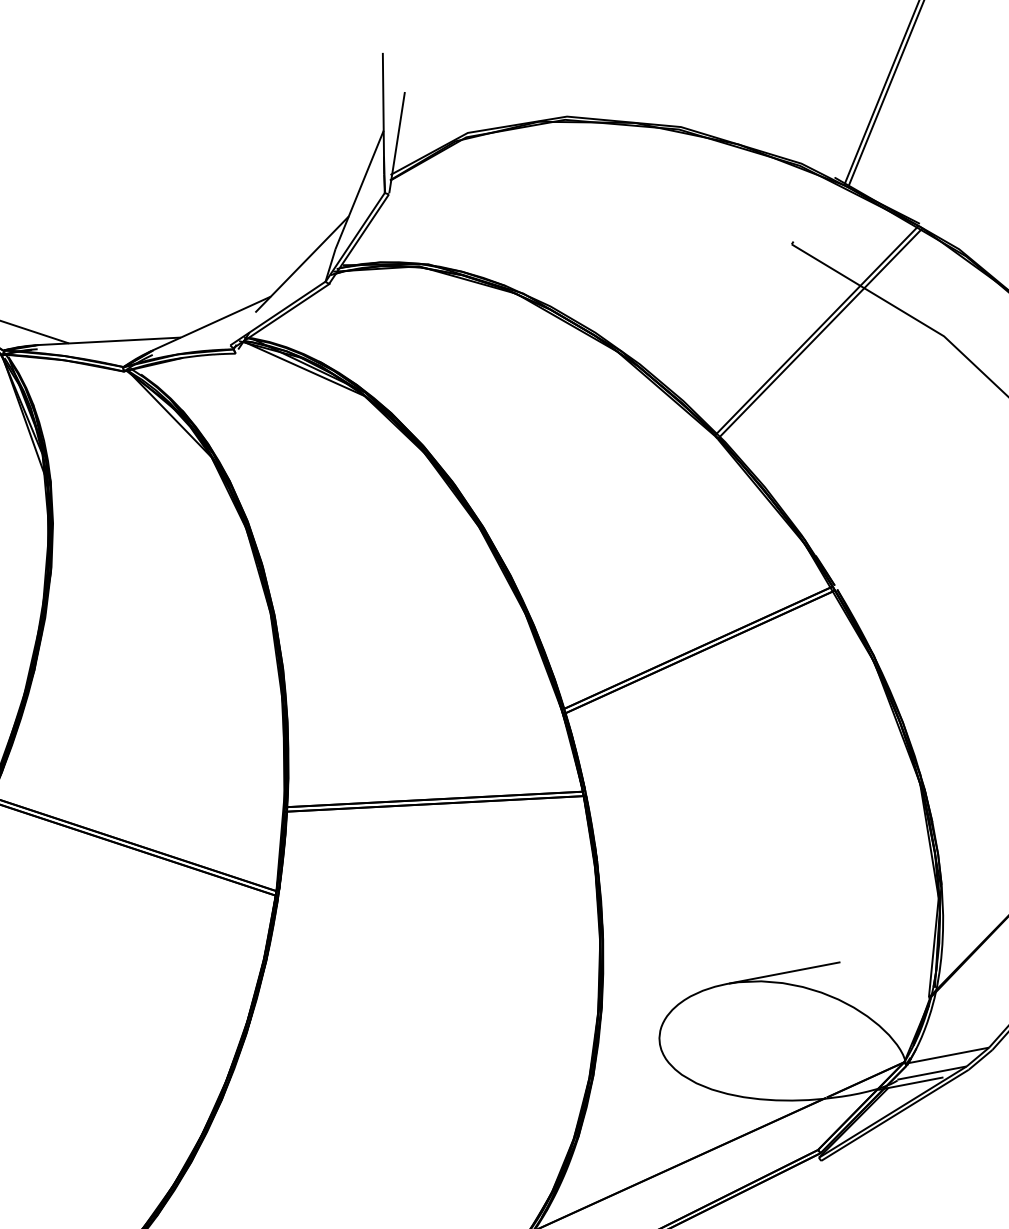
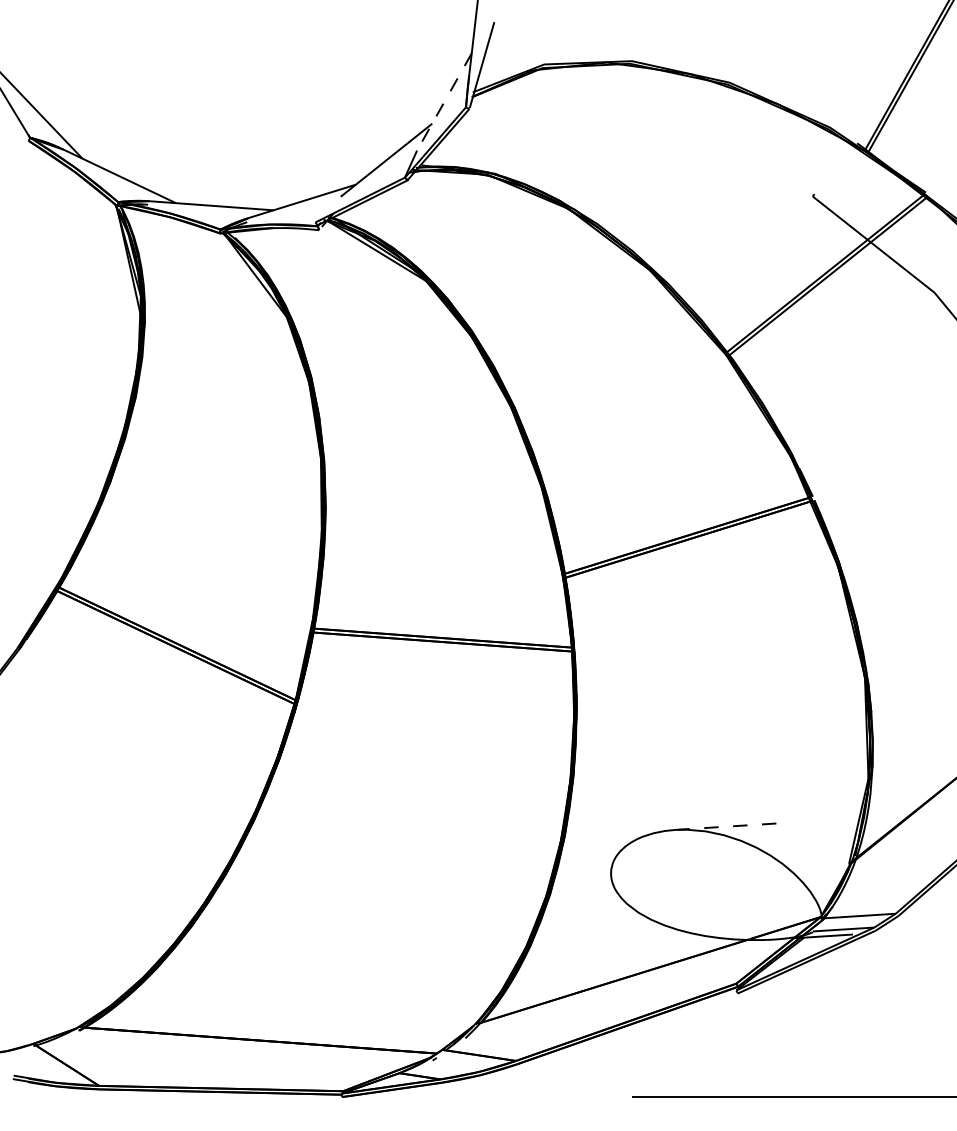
line: (359, 189) -> (444, 101), solid -> dashed
line: (784, 972) -> (726, 826), solid -> dashed

